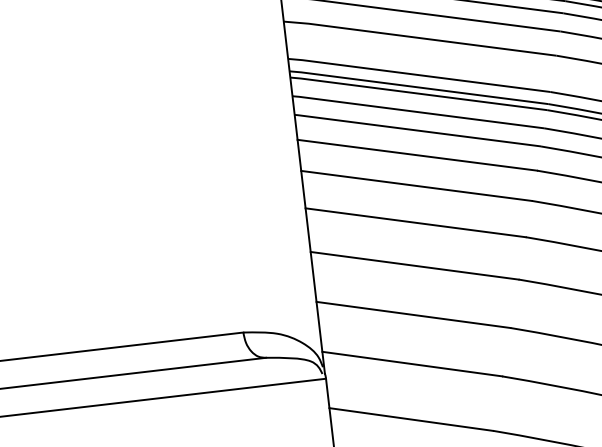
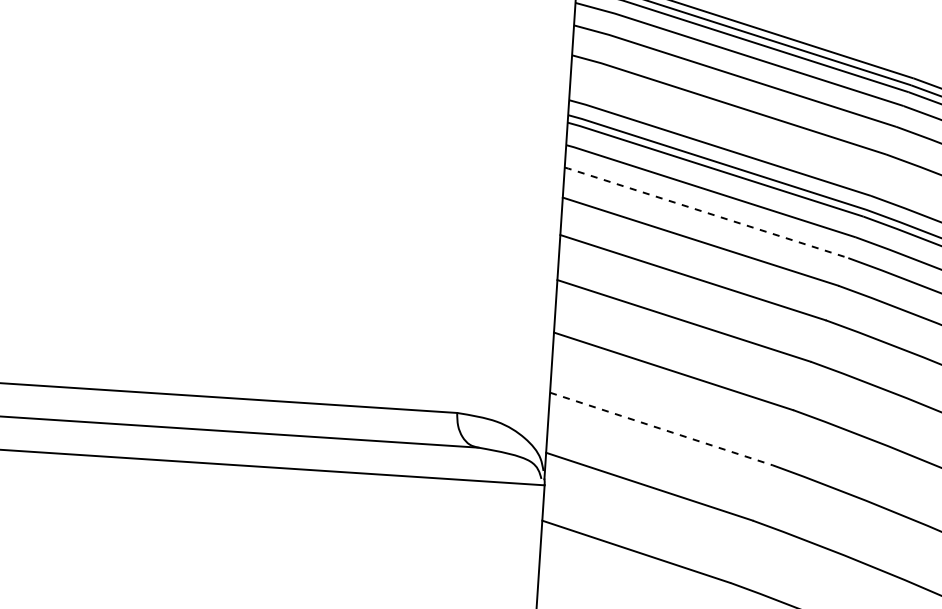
line: (416, 130) -> (705, 212), solid -> dashed
line: (413, 315) -> (661, 429), solid -> dashed

